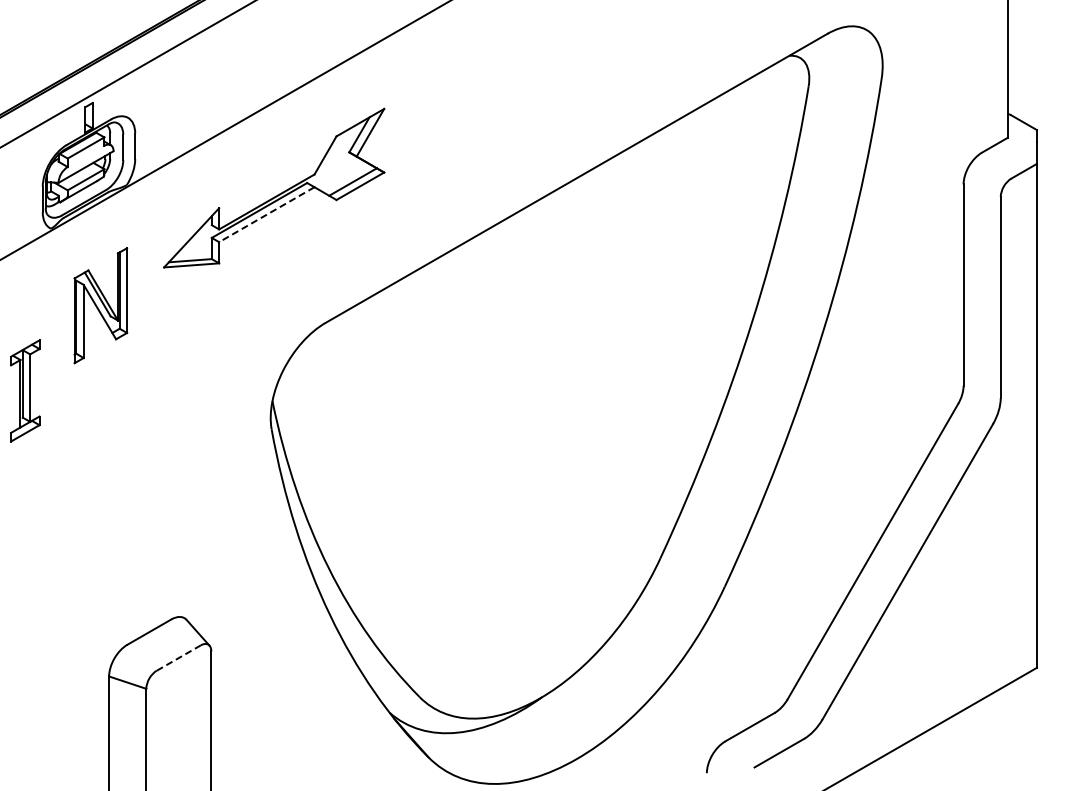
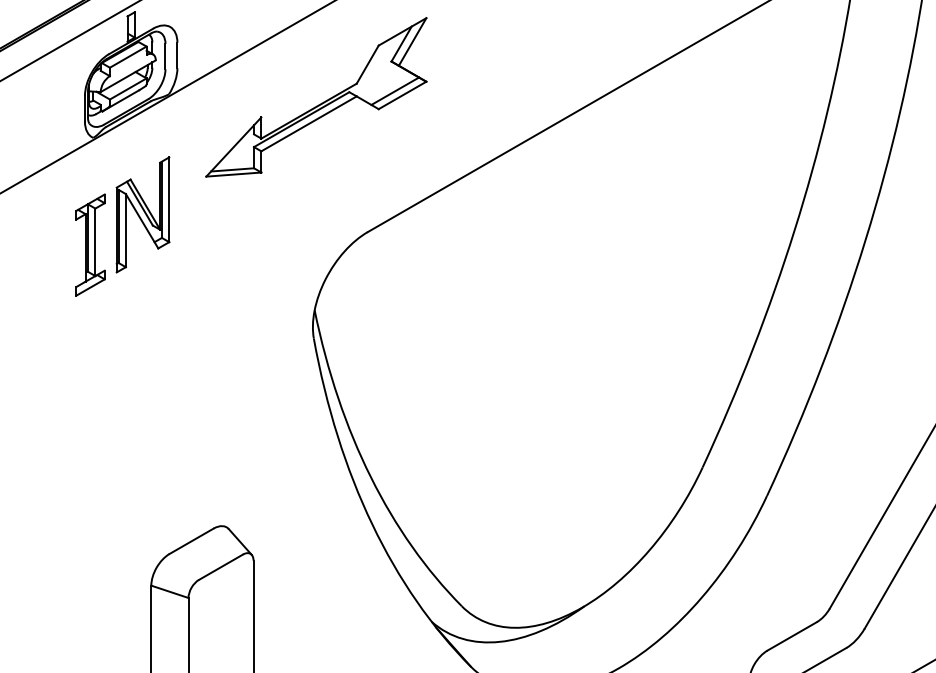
line: (266, 214) -> (308, 123), dashed -> solid
part: (25, 390) -> (90, 244), moved
line: (179, 657) -> (221, 566), dashed -> solid

